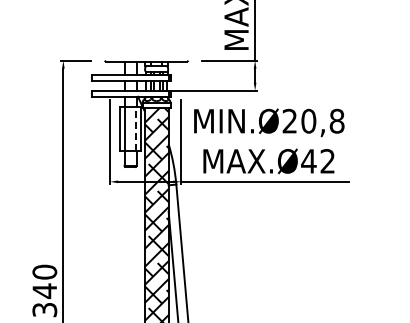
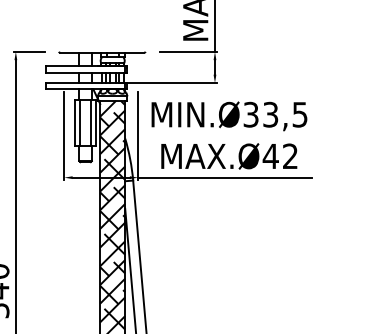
text: (313, 120) -> (275, 113), MIN.Ø20,8 -> MIN.Ø33,5
line: (135, 128) -> (90, 122), dashed -> solid

